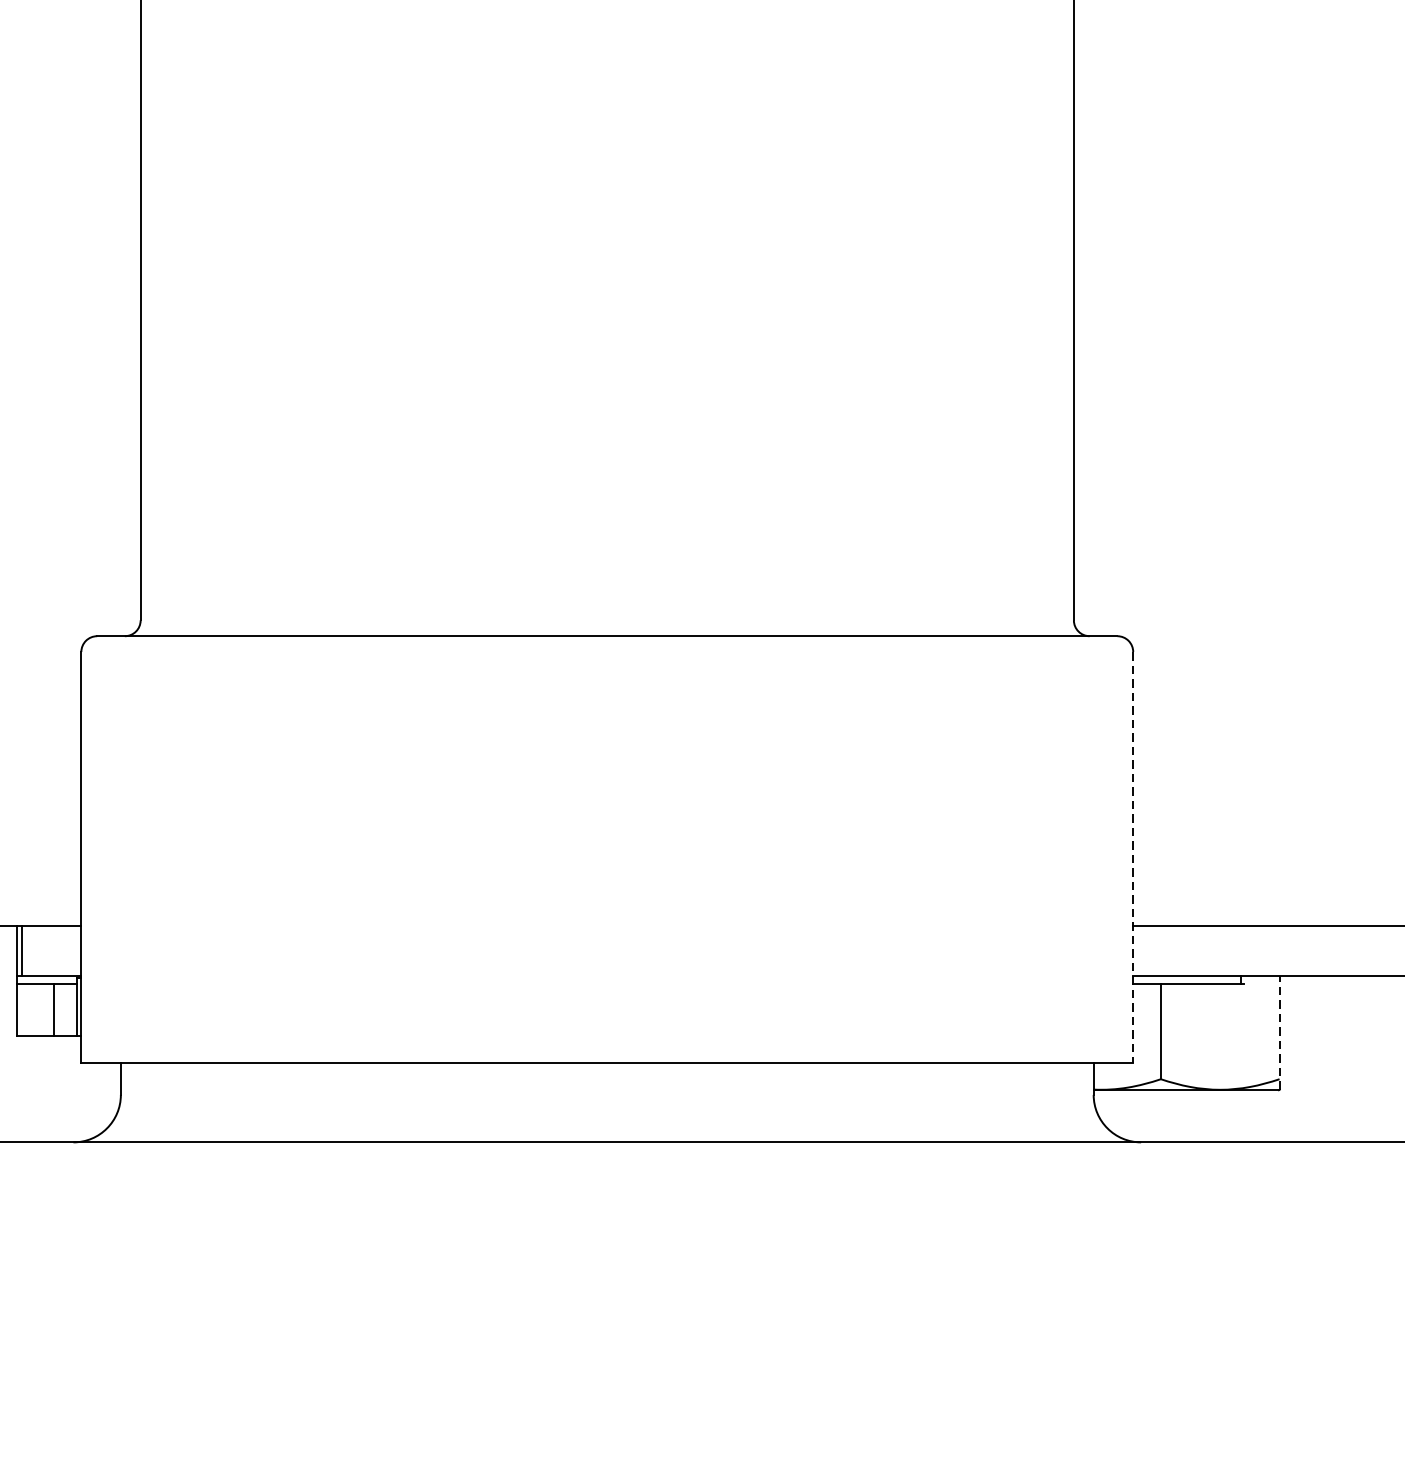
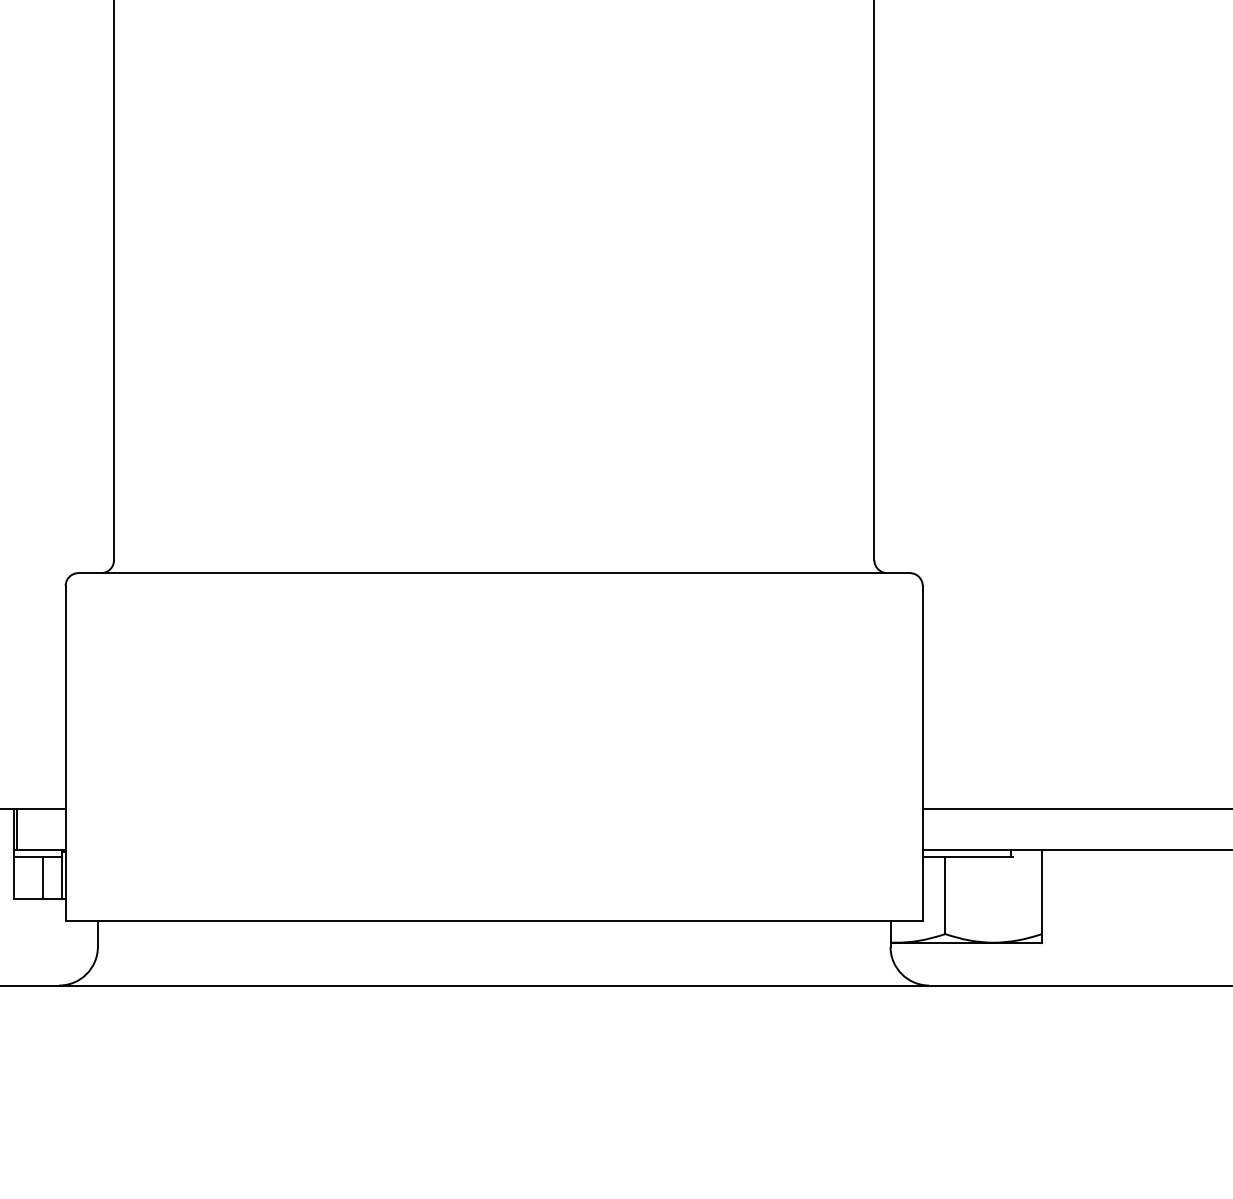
line: (1132, 857) -> (922, 753), dashed -> solid
line: (1278, 1031) -> (1041, 895), dashed -> solid

